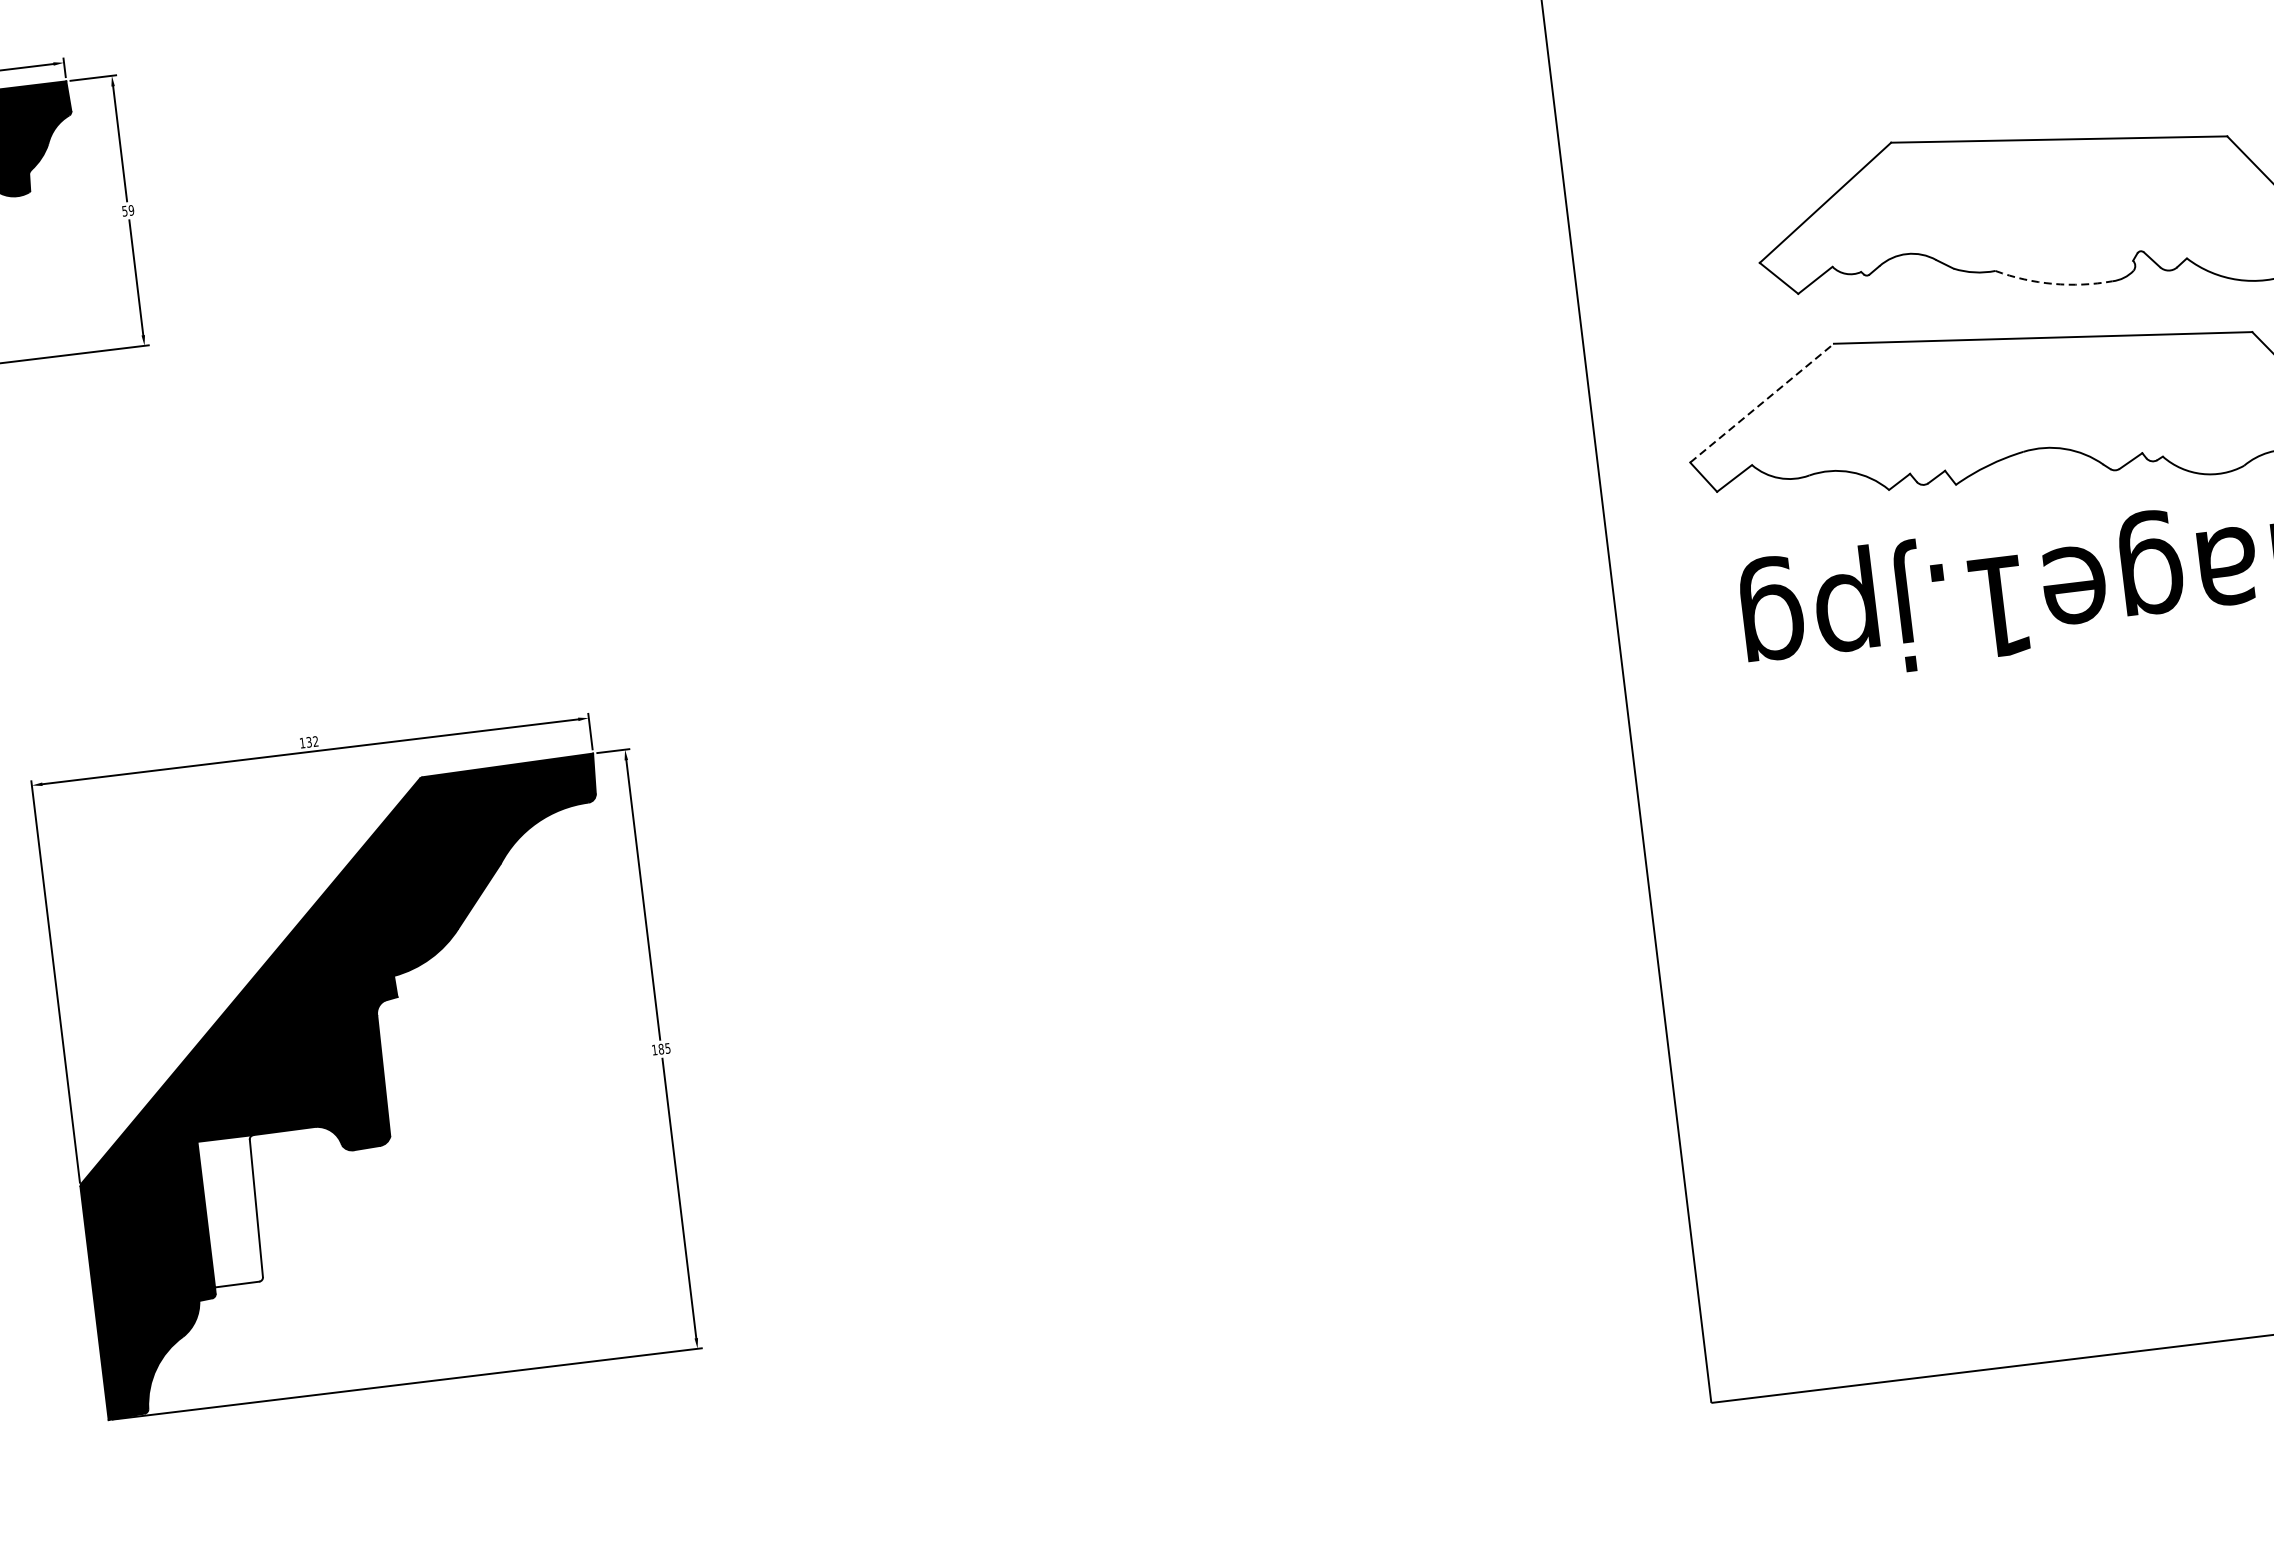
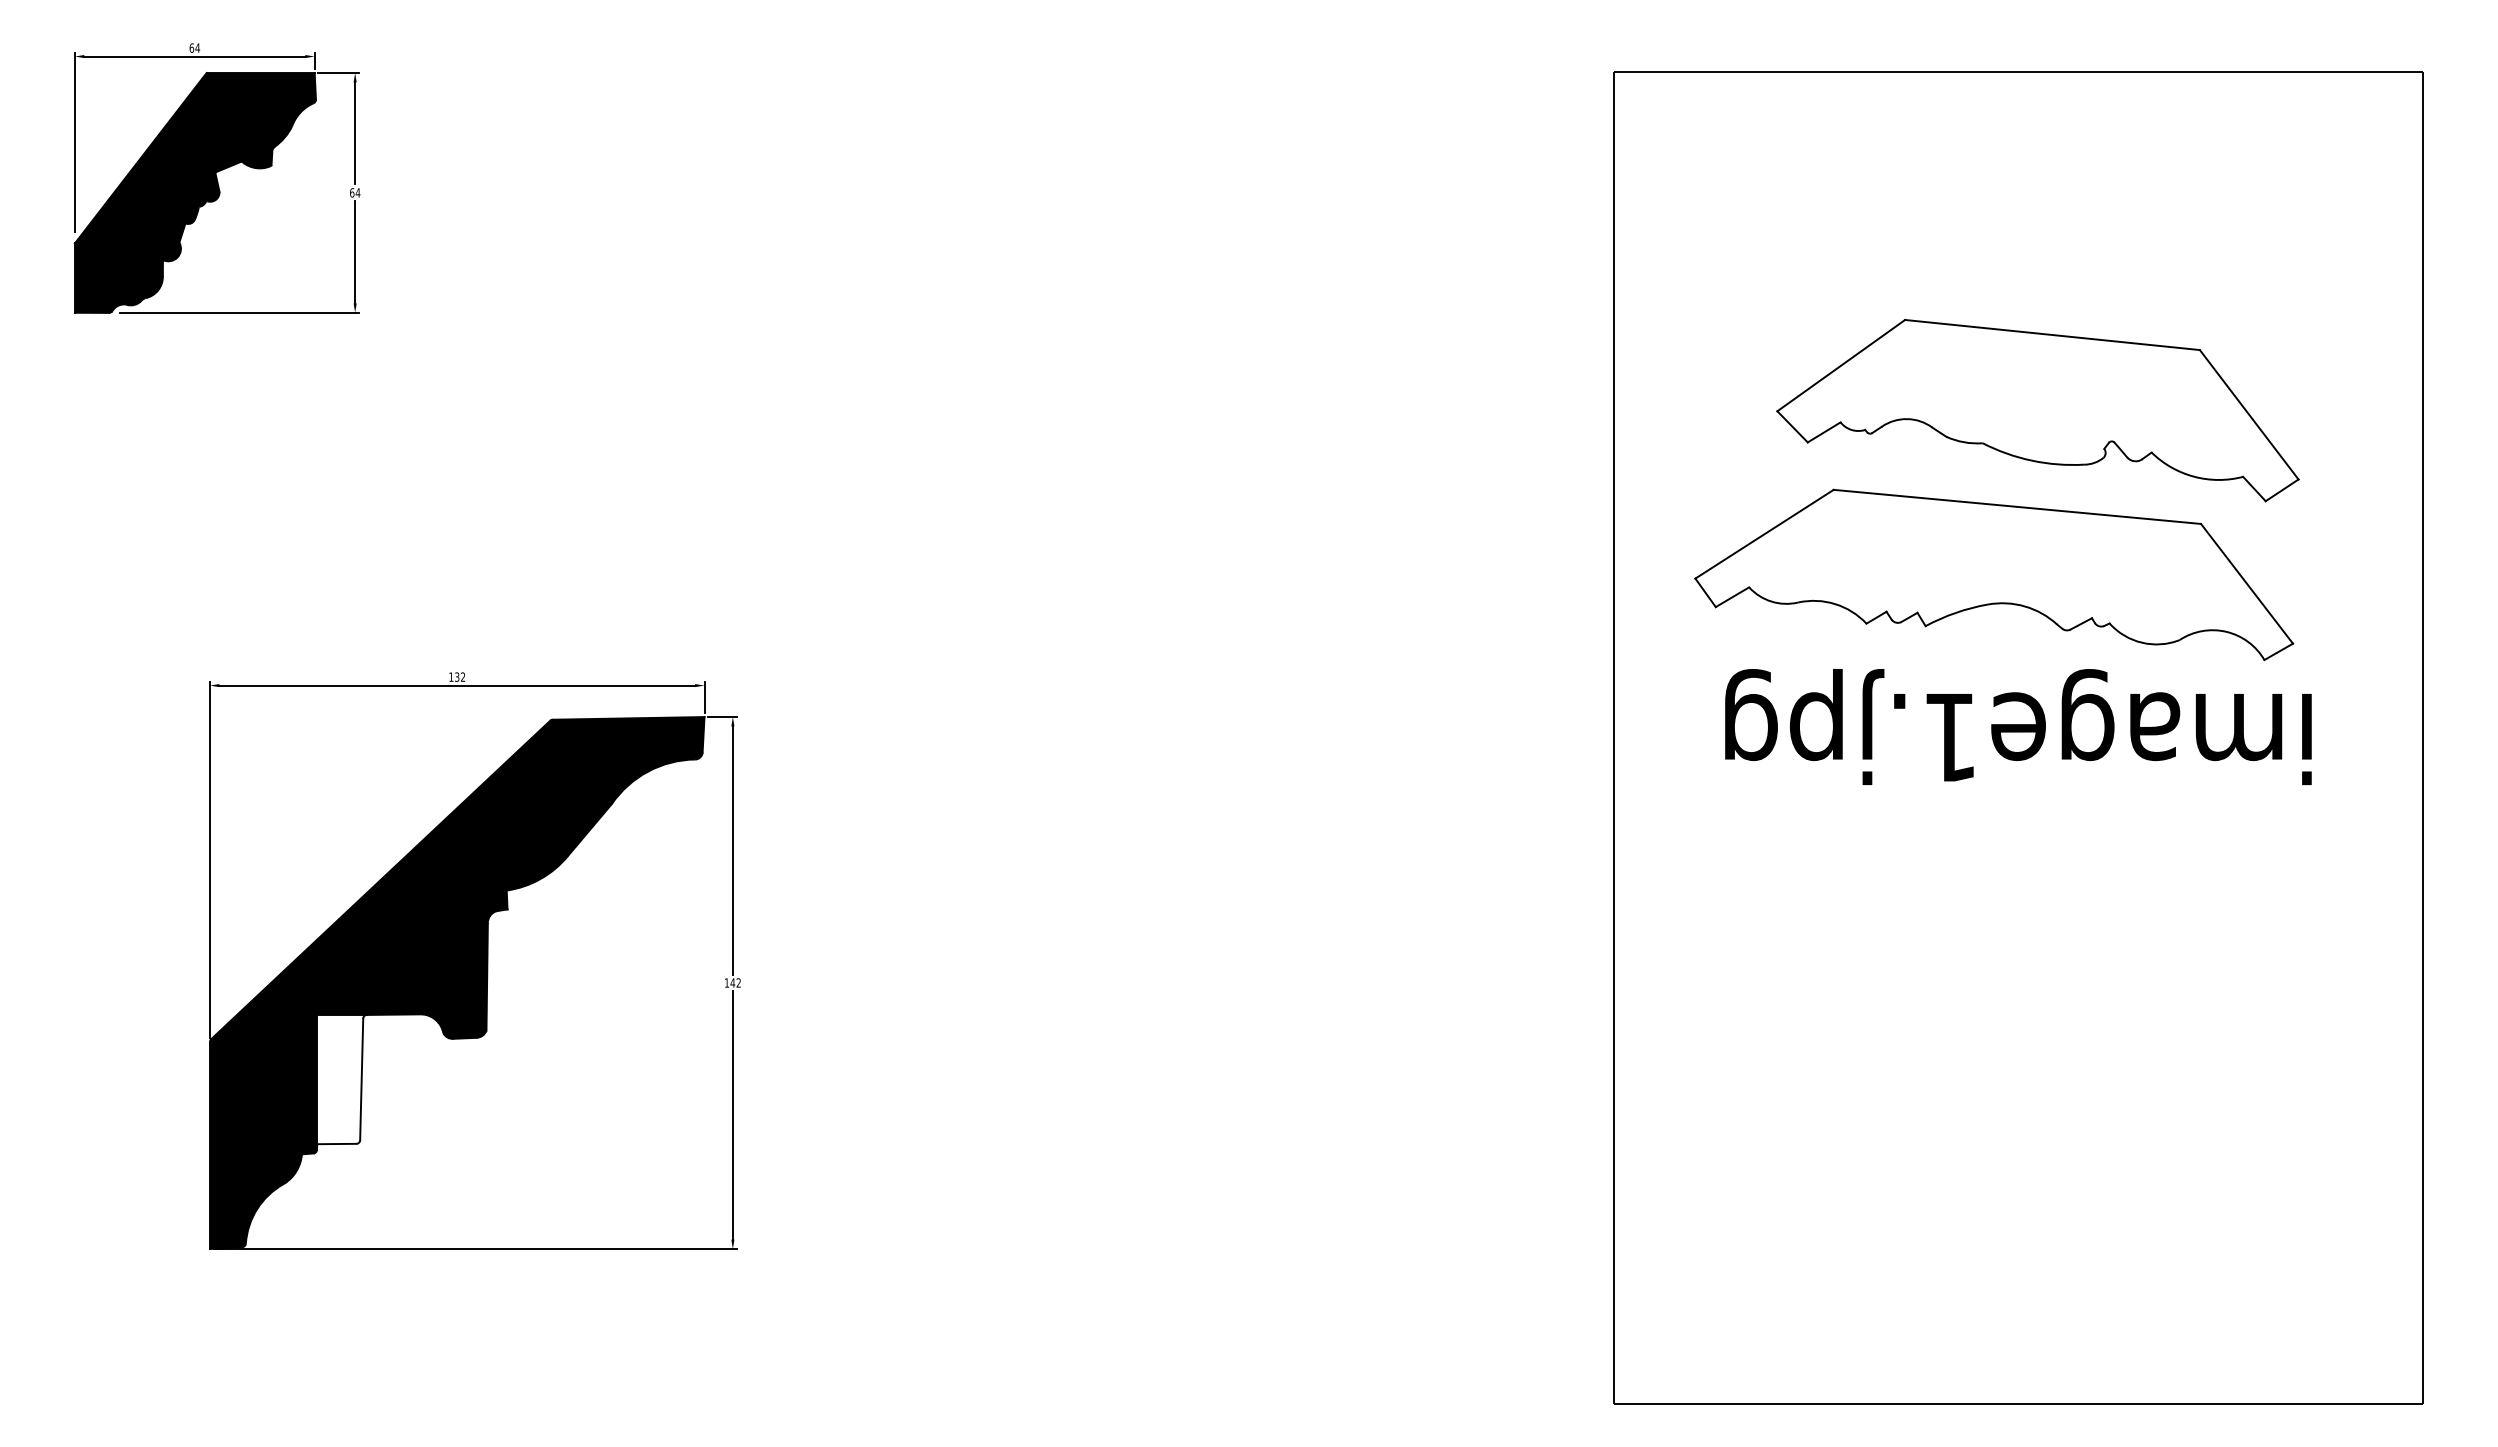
text: (128, 210) -> (355, 192), 59 -> 64
arc: (2053, 283) -> (2032, 460), dashed -> solid
line: (1761, 402) -> (1764, 533), dashed -> solid
text: (664, 1048) -> (735, 982), 185 -> 142

